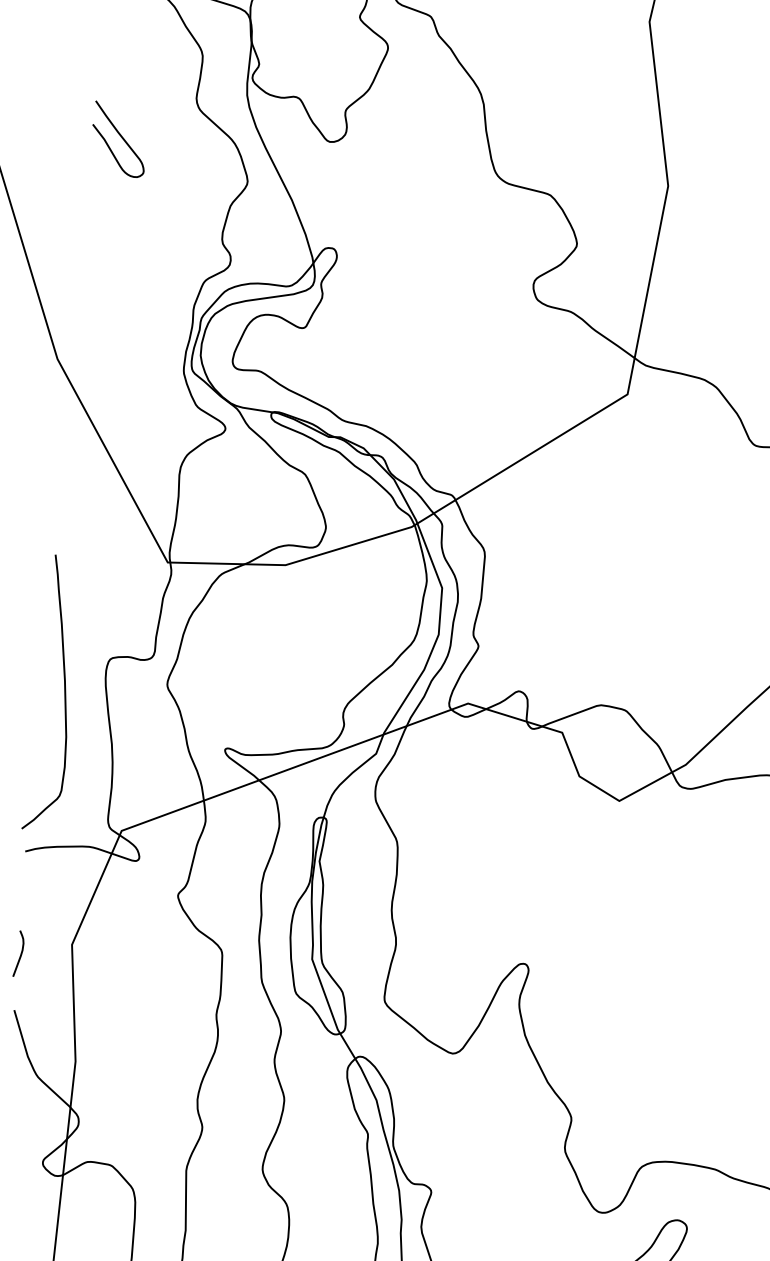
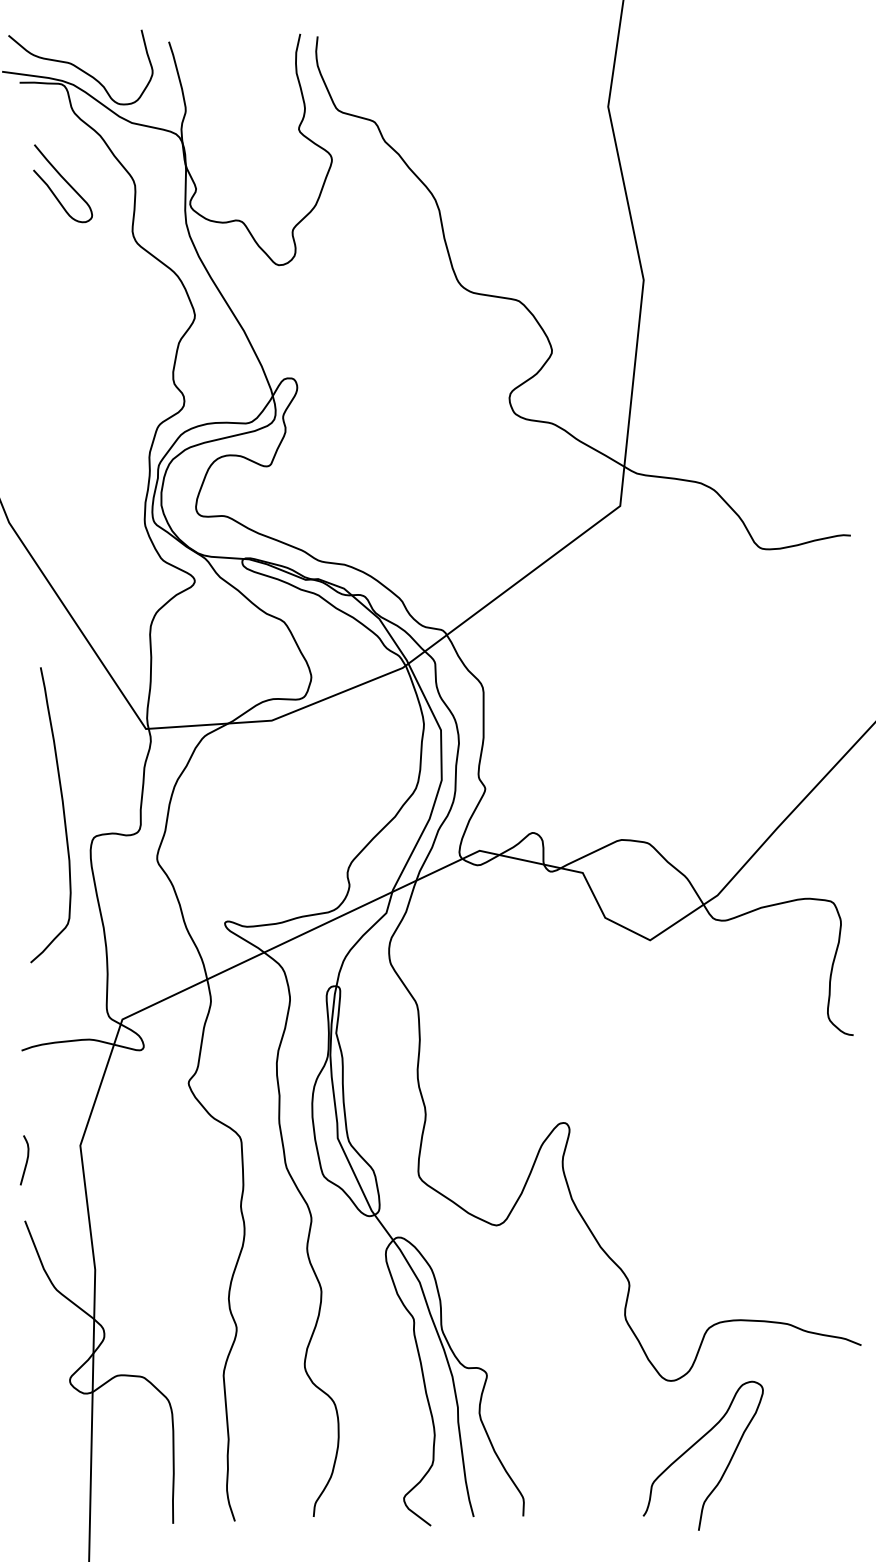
curve: (121, 138) -> (65, 182), moved
curve: (63, 689) -> (62, 810), moved

